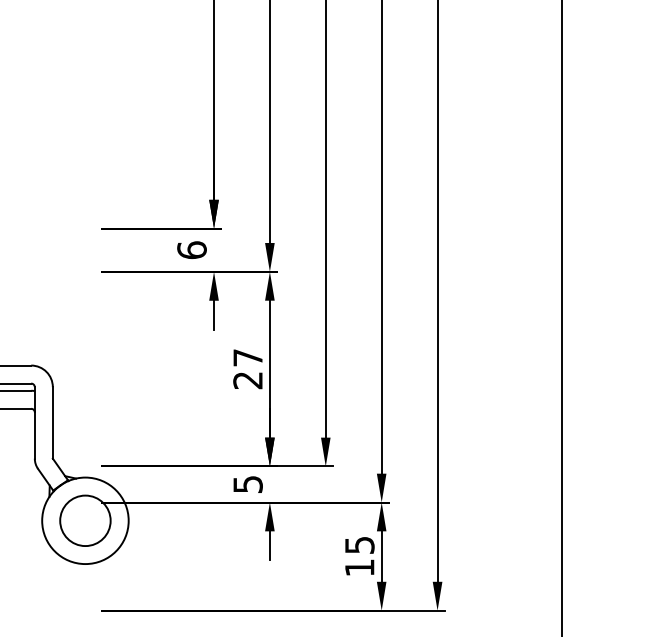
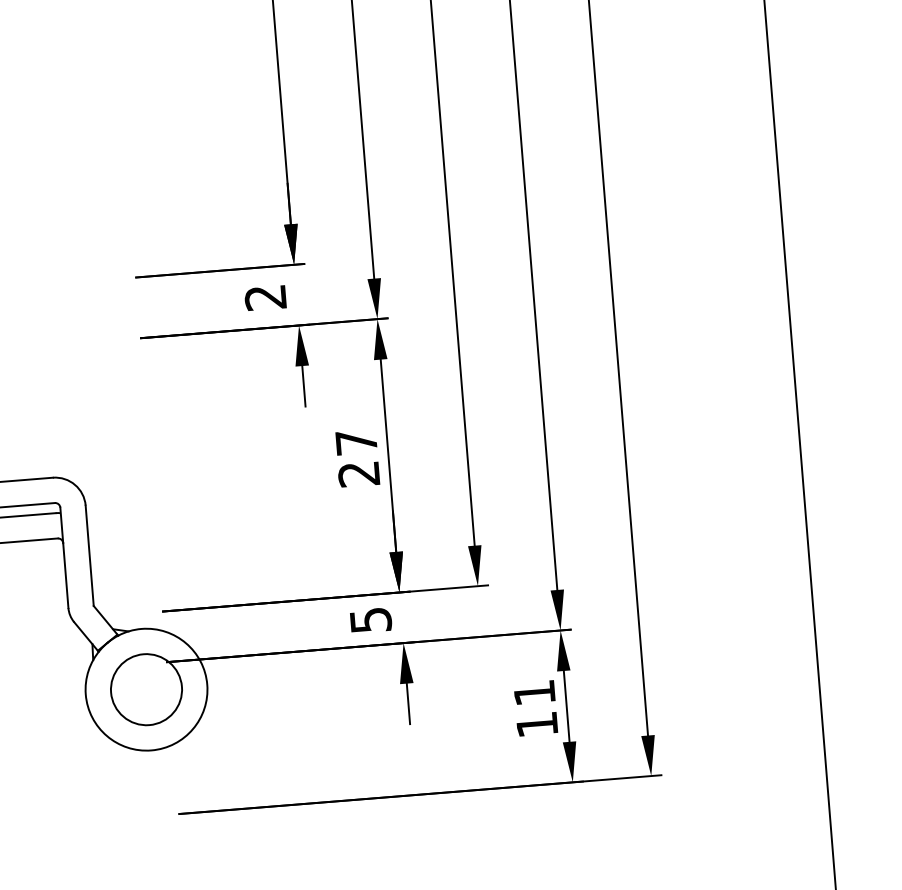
text: (191, 250) -> (264, 298), 6 -> 2
text: (359, 545) -> (534, 693), 15 -> 11

